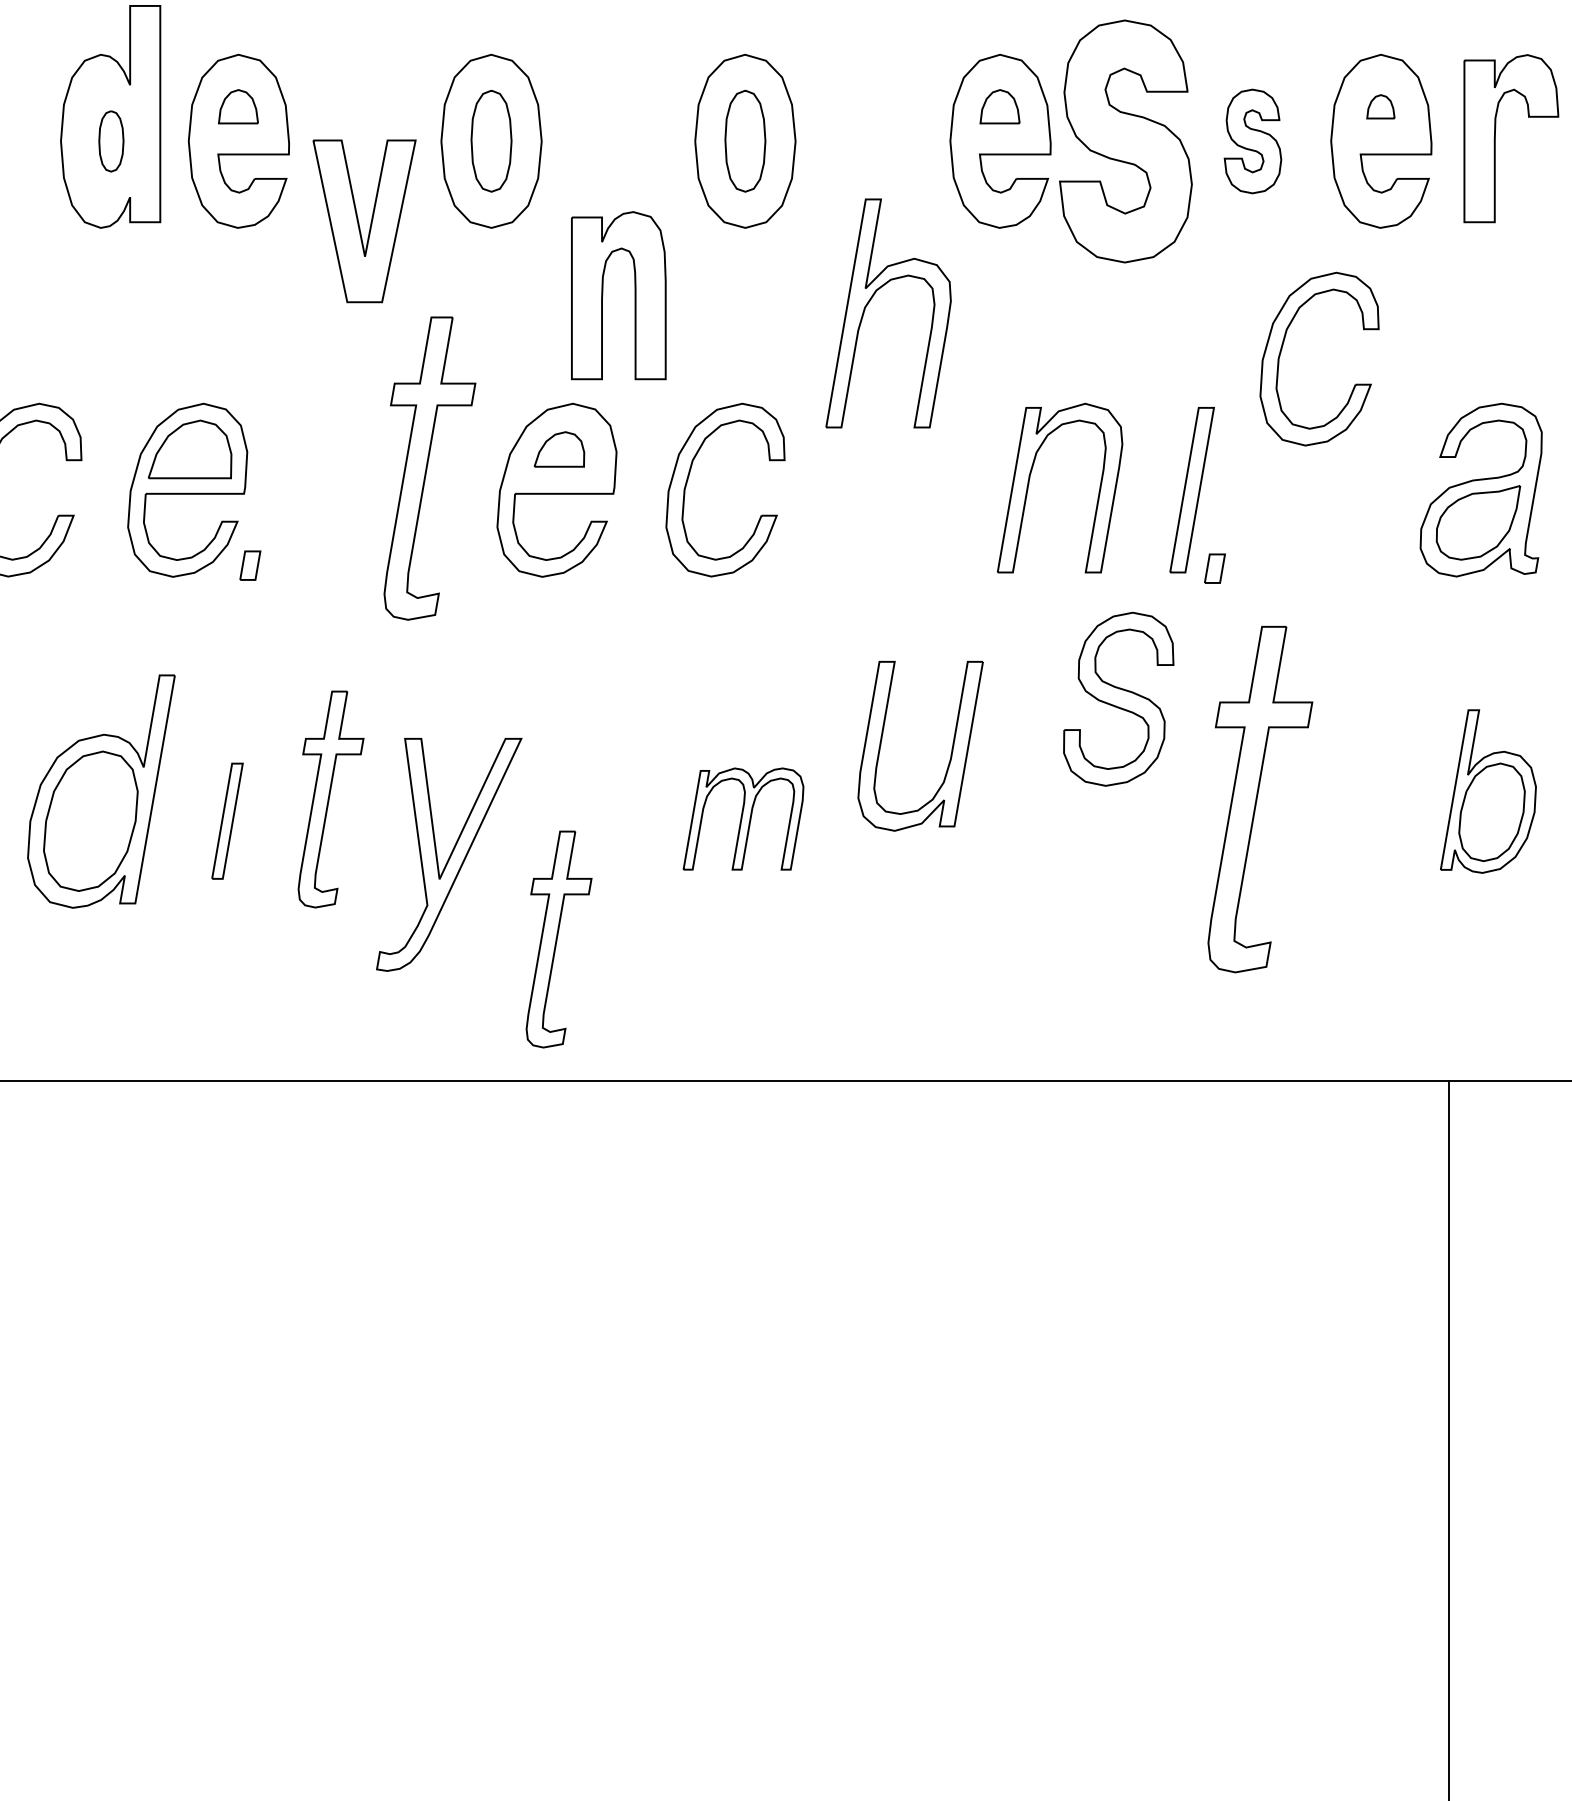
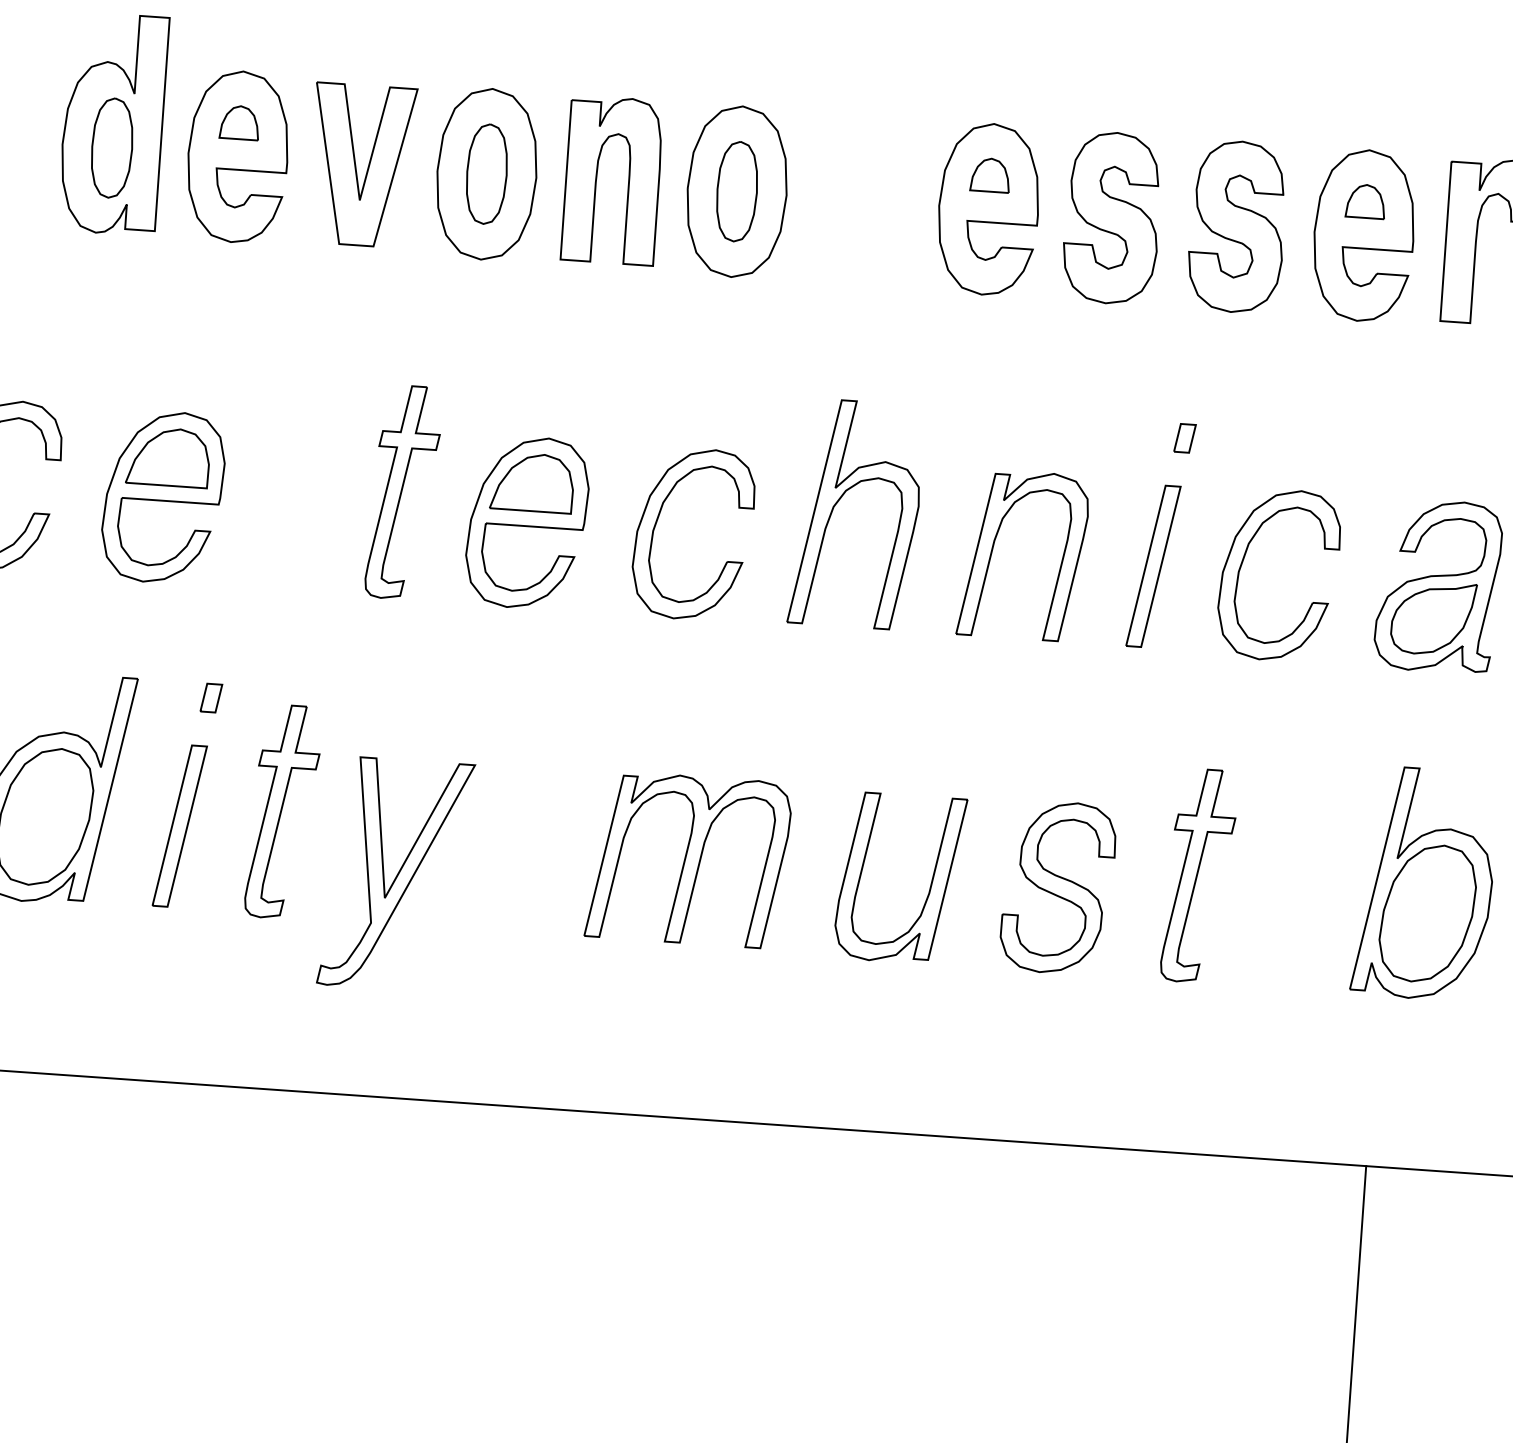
part: (1380, 106) -> (1365, 201), size x1.43
part: (111, 141) -> (112, 148), size x1.67
part: (1126, 141) -> (1112, 218), size x0.71
part: (1252, 141) -> (1236, 226), size x1.67
part: (364, 221) -> (361, 165), moved
part: (603, 295) -> (597, 179), moved
part: (870, 301) -> (839, 501), moved
part: (1282, 349) -> (1243, 563), moved
part: (559, 449) -> (532, 482), size x1.67
part: (429, 468) -> (403, 492), size x0.71
part: (250, 565) -> (211, 697), moved
part: (1214, 568) -> (1184, 438), moved
part: (1118, 698) -> (1058, 886), moved
part: (950, 754) -> (929, 888), moved
part: (1488, 791) -> (1424, 883), size x1.43
part: (1259, 799) -> (1198, 875), size x0.62
part: (743, 818) -> (688, 859), size x1.67
part: (227, 821) -> (179, 826), size x1.43
part: (558, 939) -> (497, 965), removed

